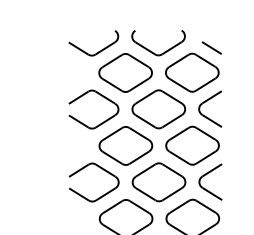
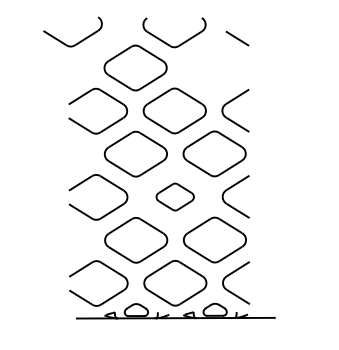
part: (100, 50) -> (80, 40), moved
part: (192, 72) -> (214, 67), removed
part: (159, 181) -> (175, 196), size x0.6

